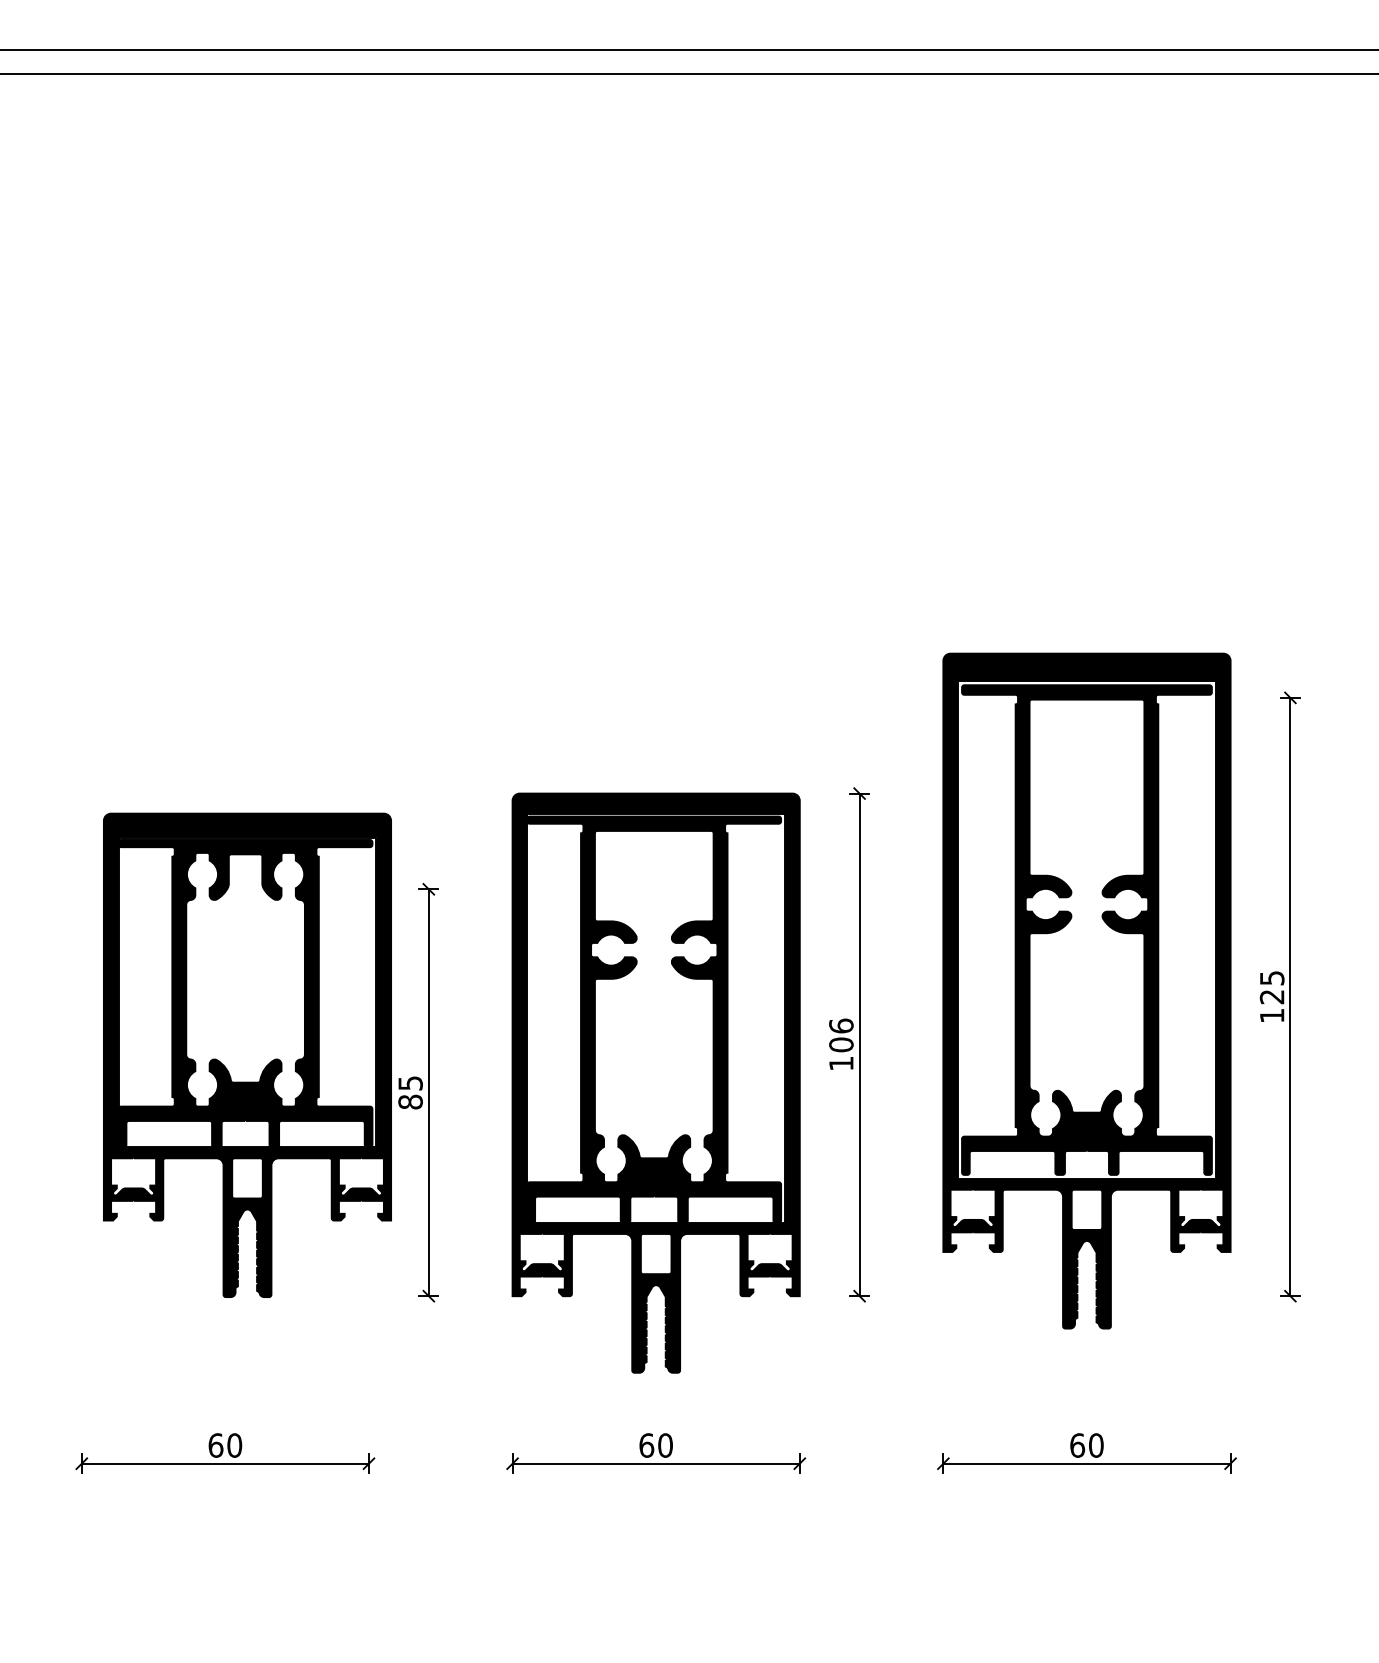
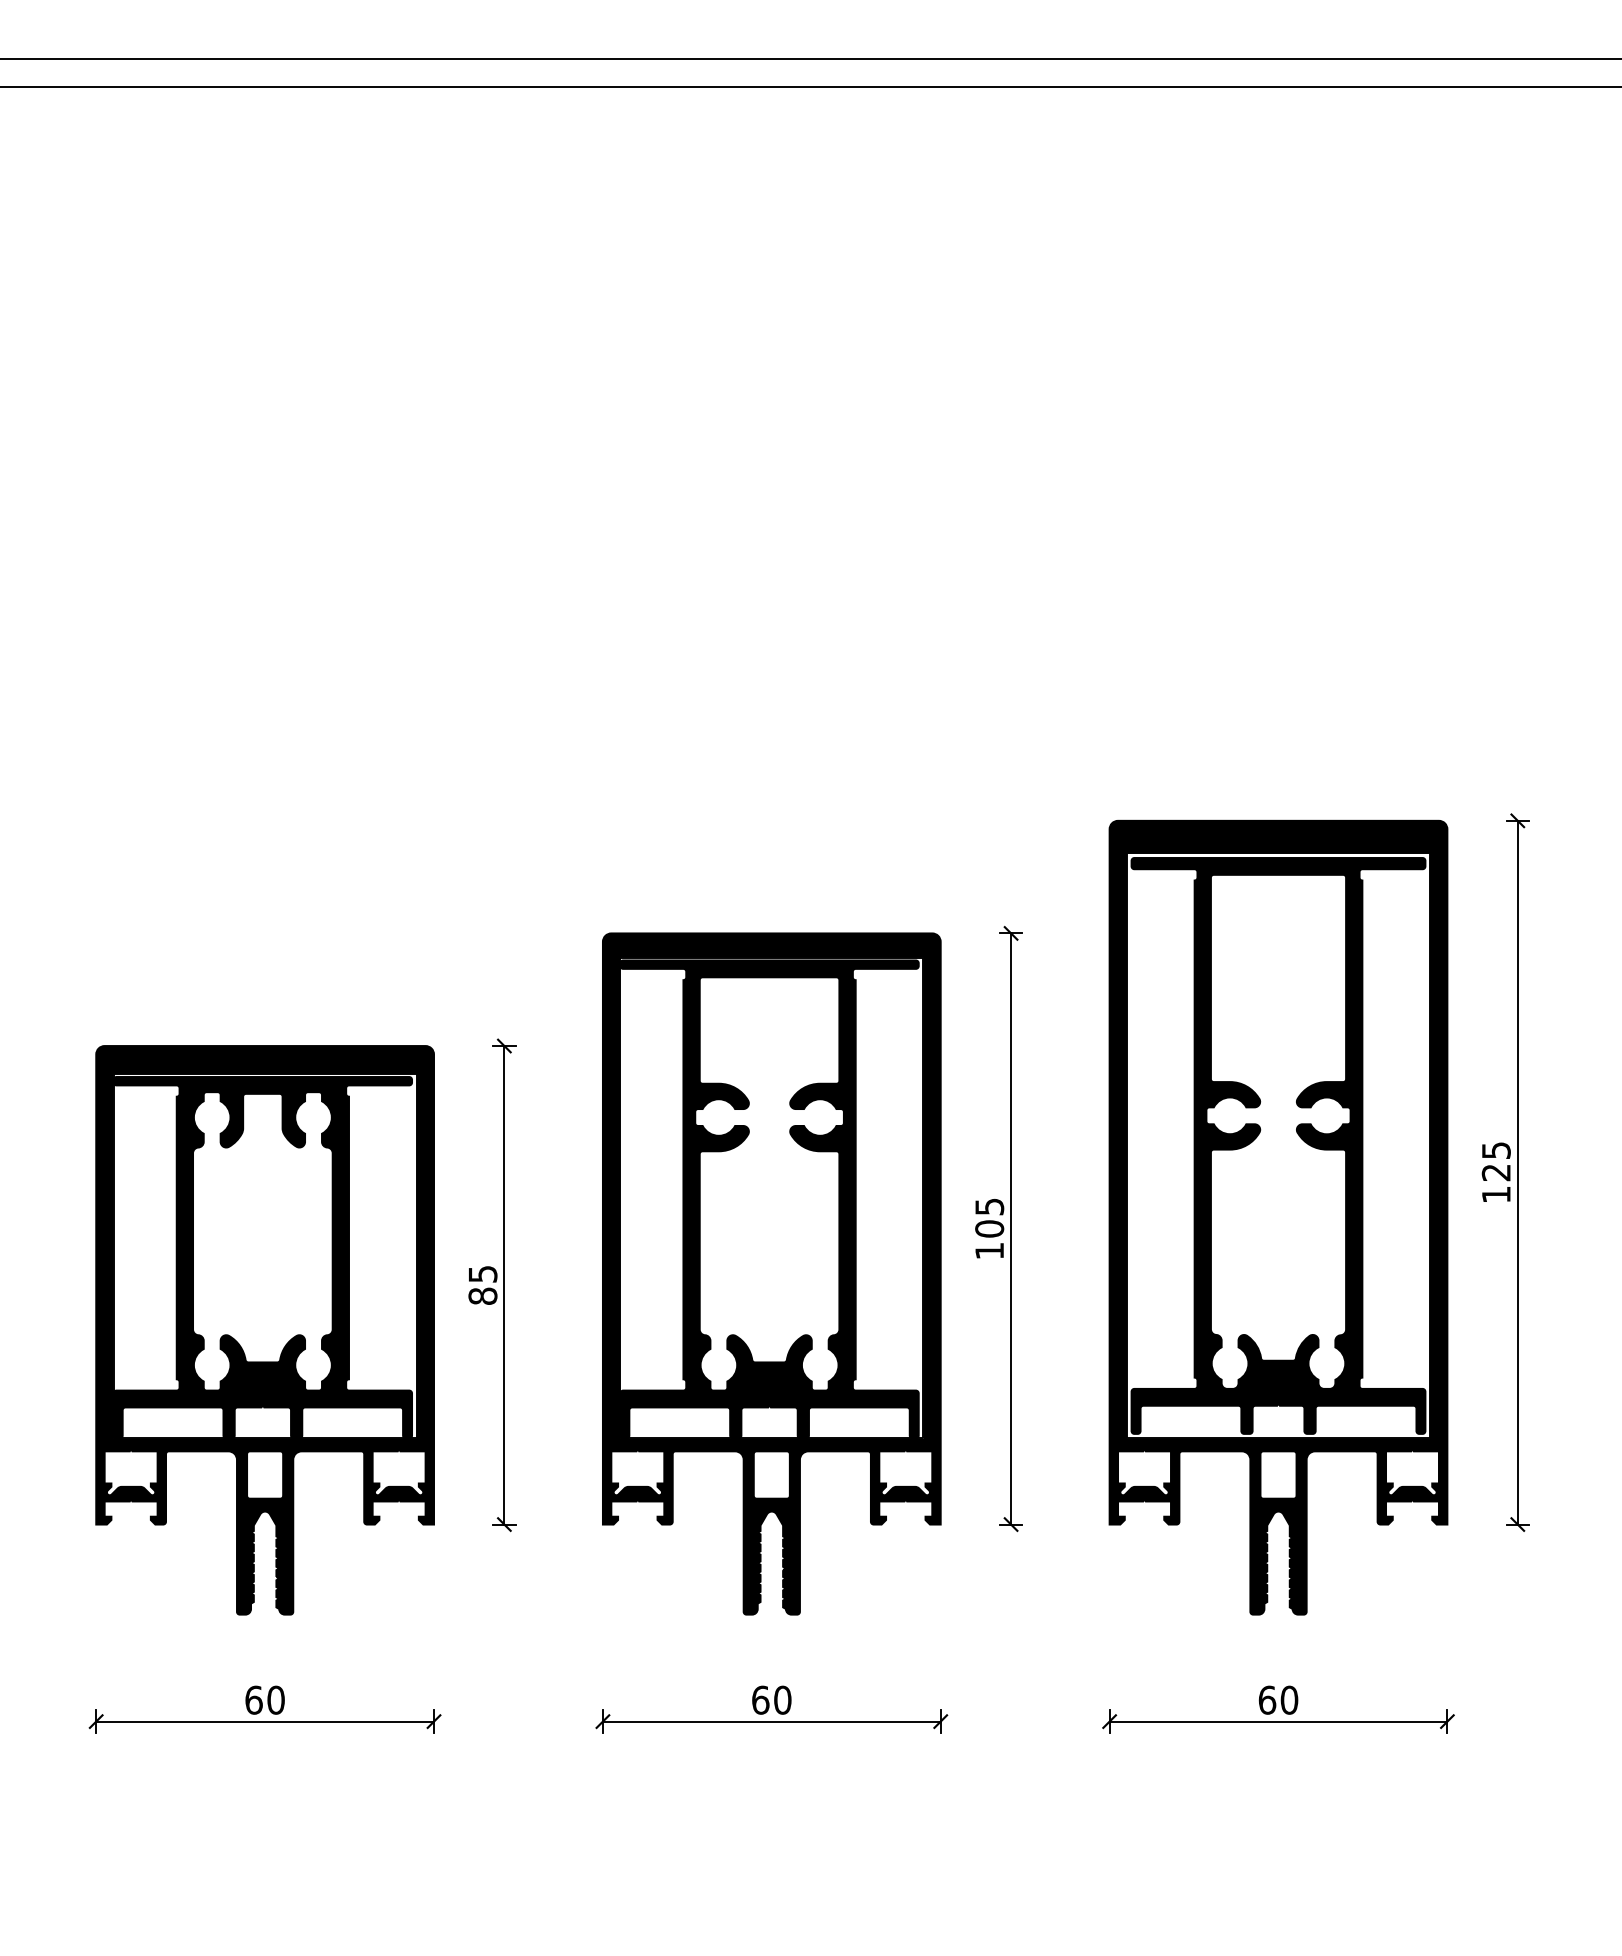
part: (1086, 990) -> (1278, 1217), moved
text: (841, 1025) -> (989, 1206), 106 -> 105
part: (246, 1055) -> (264, 1330), moved

